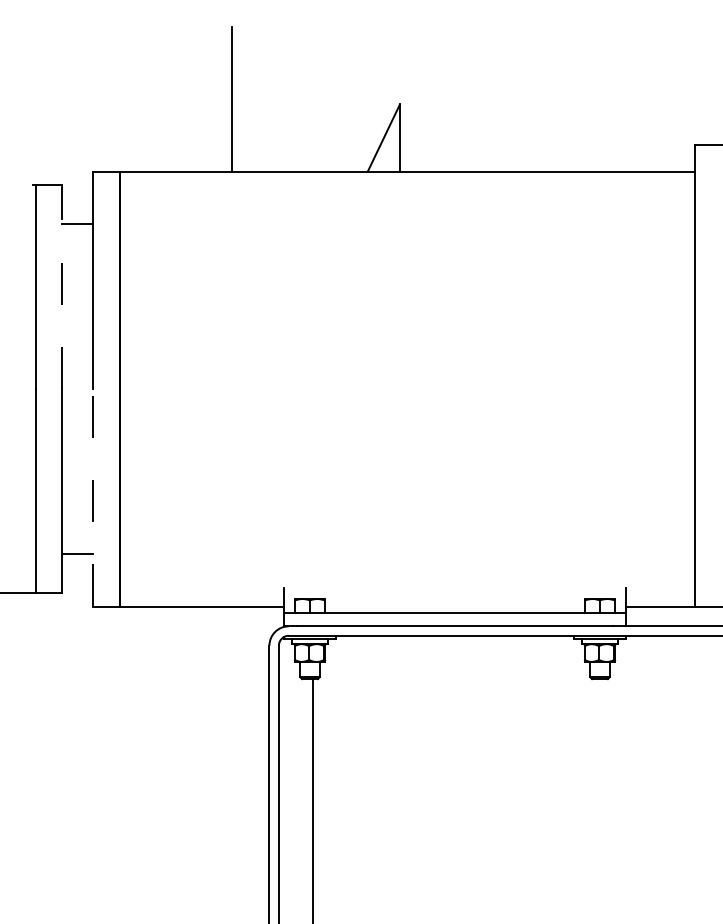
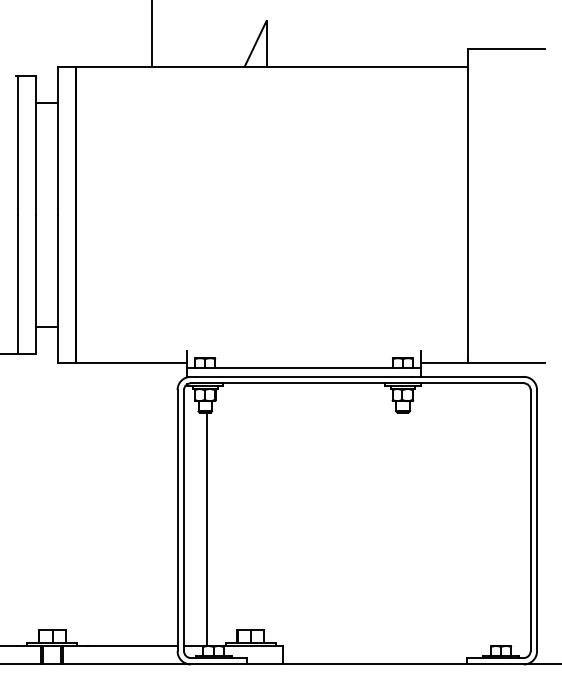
line: (62, 287) -> (36, 145), dashed -> solid
line: (93, 496) -> (57, 288), dashed -> solid

